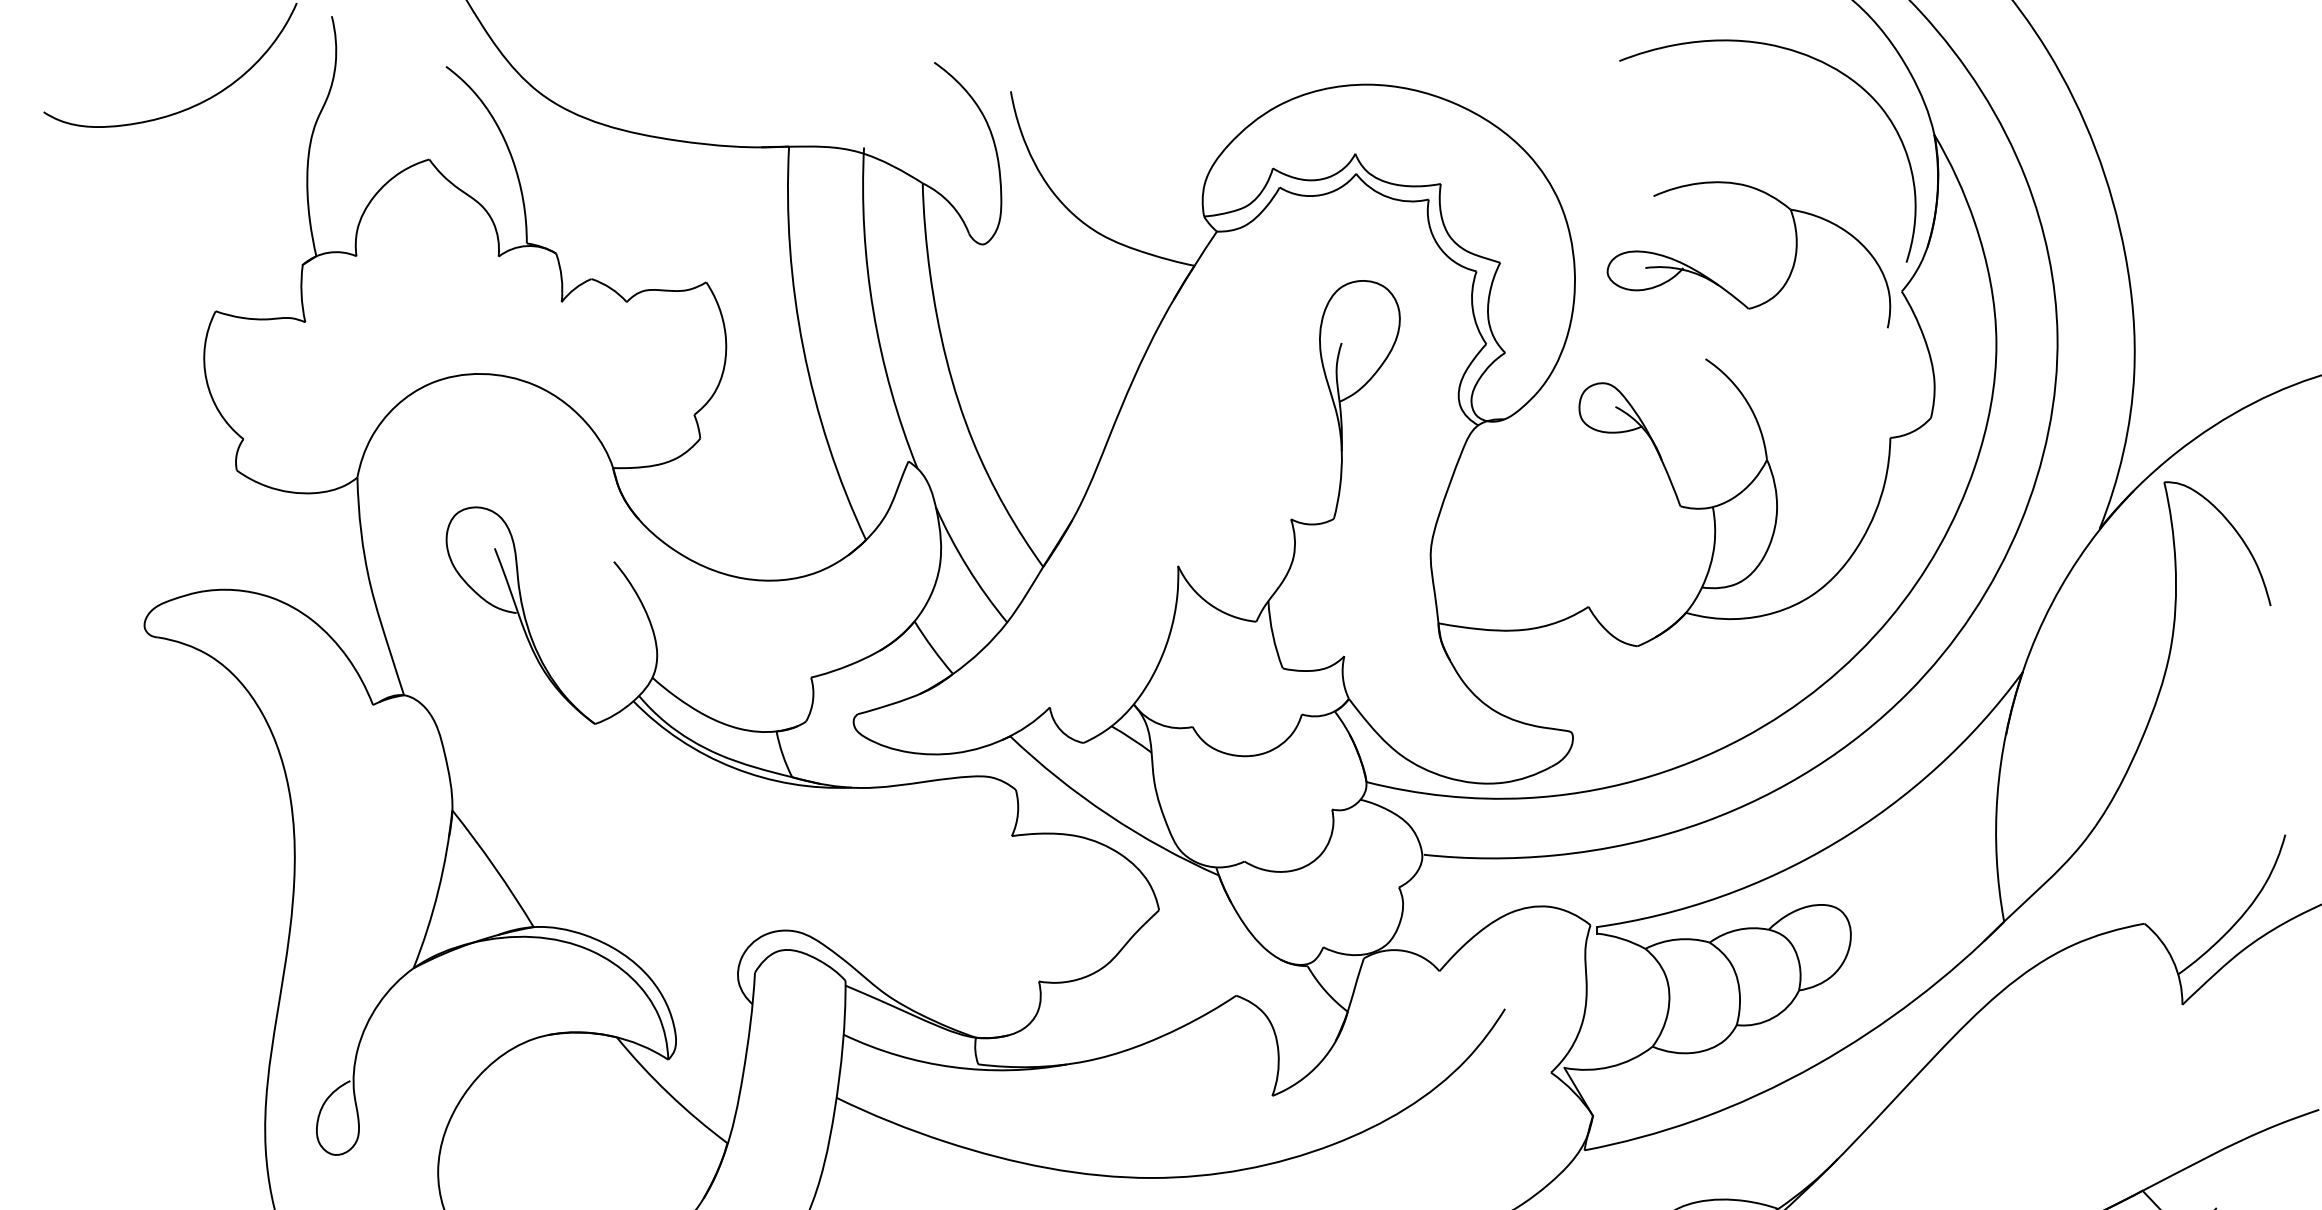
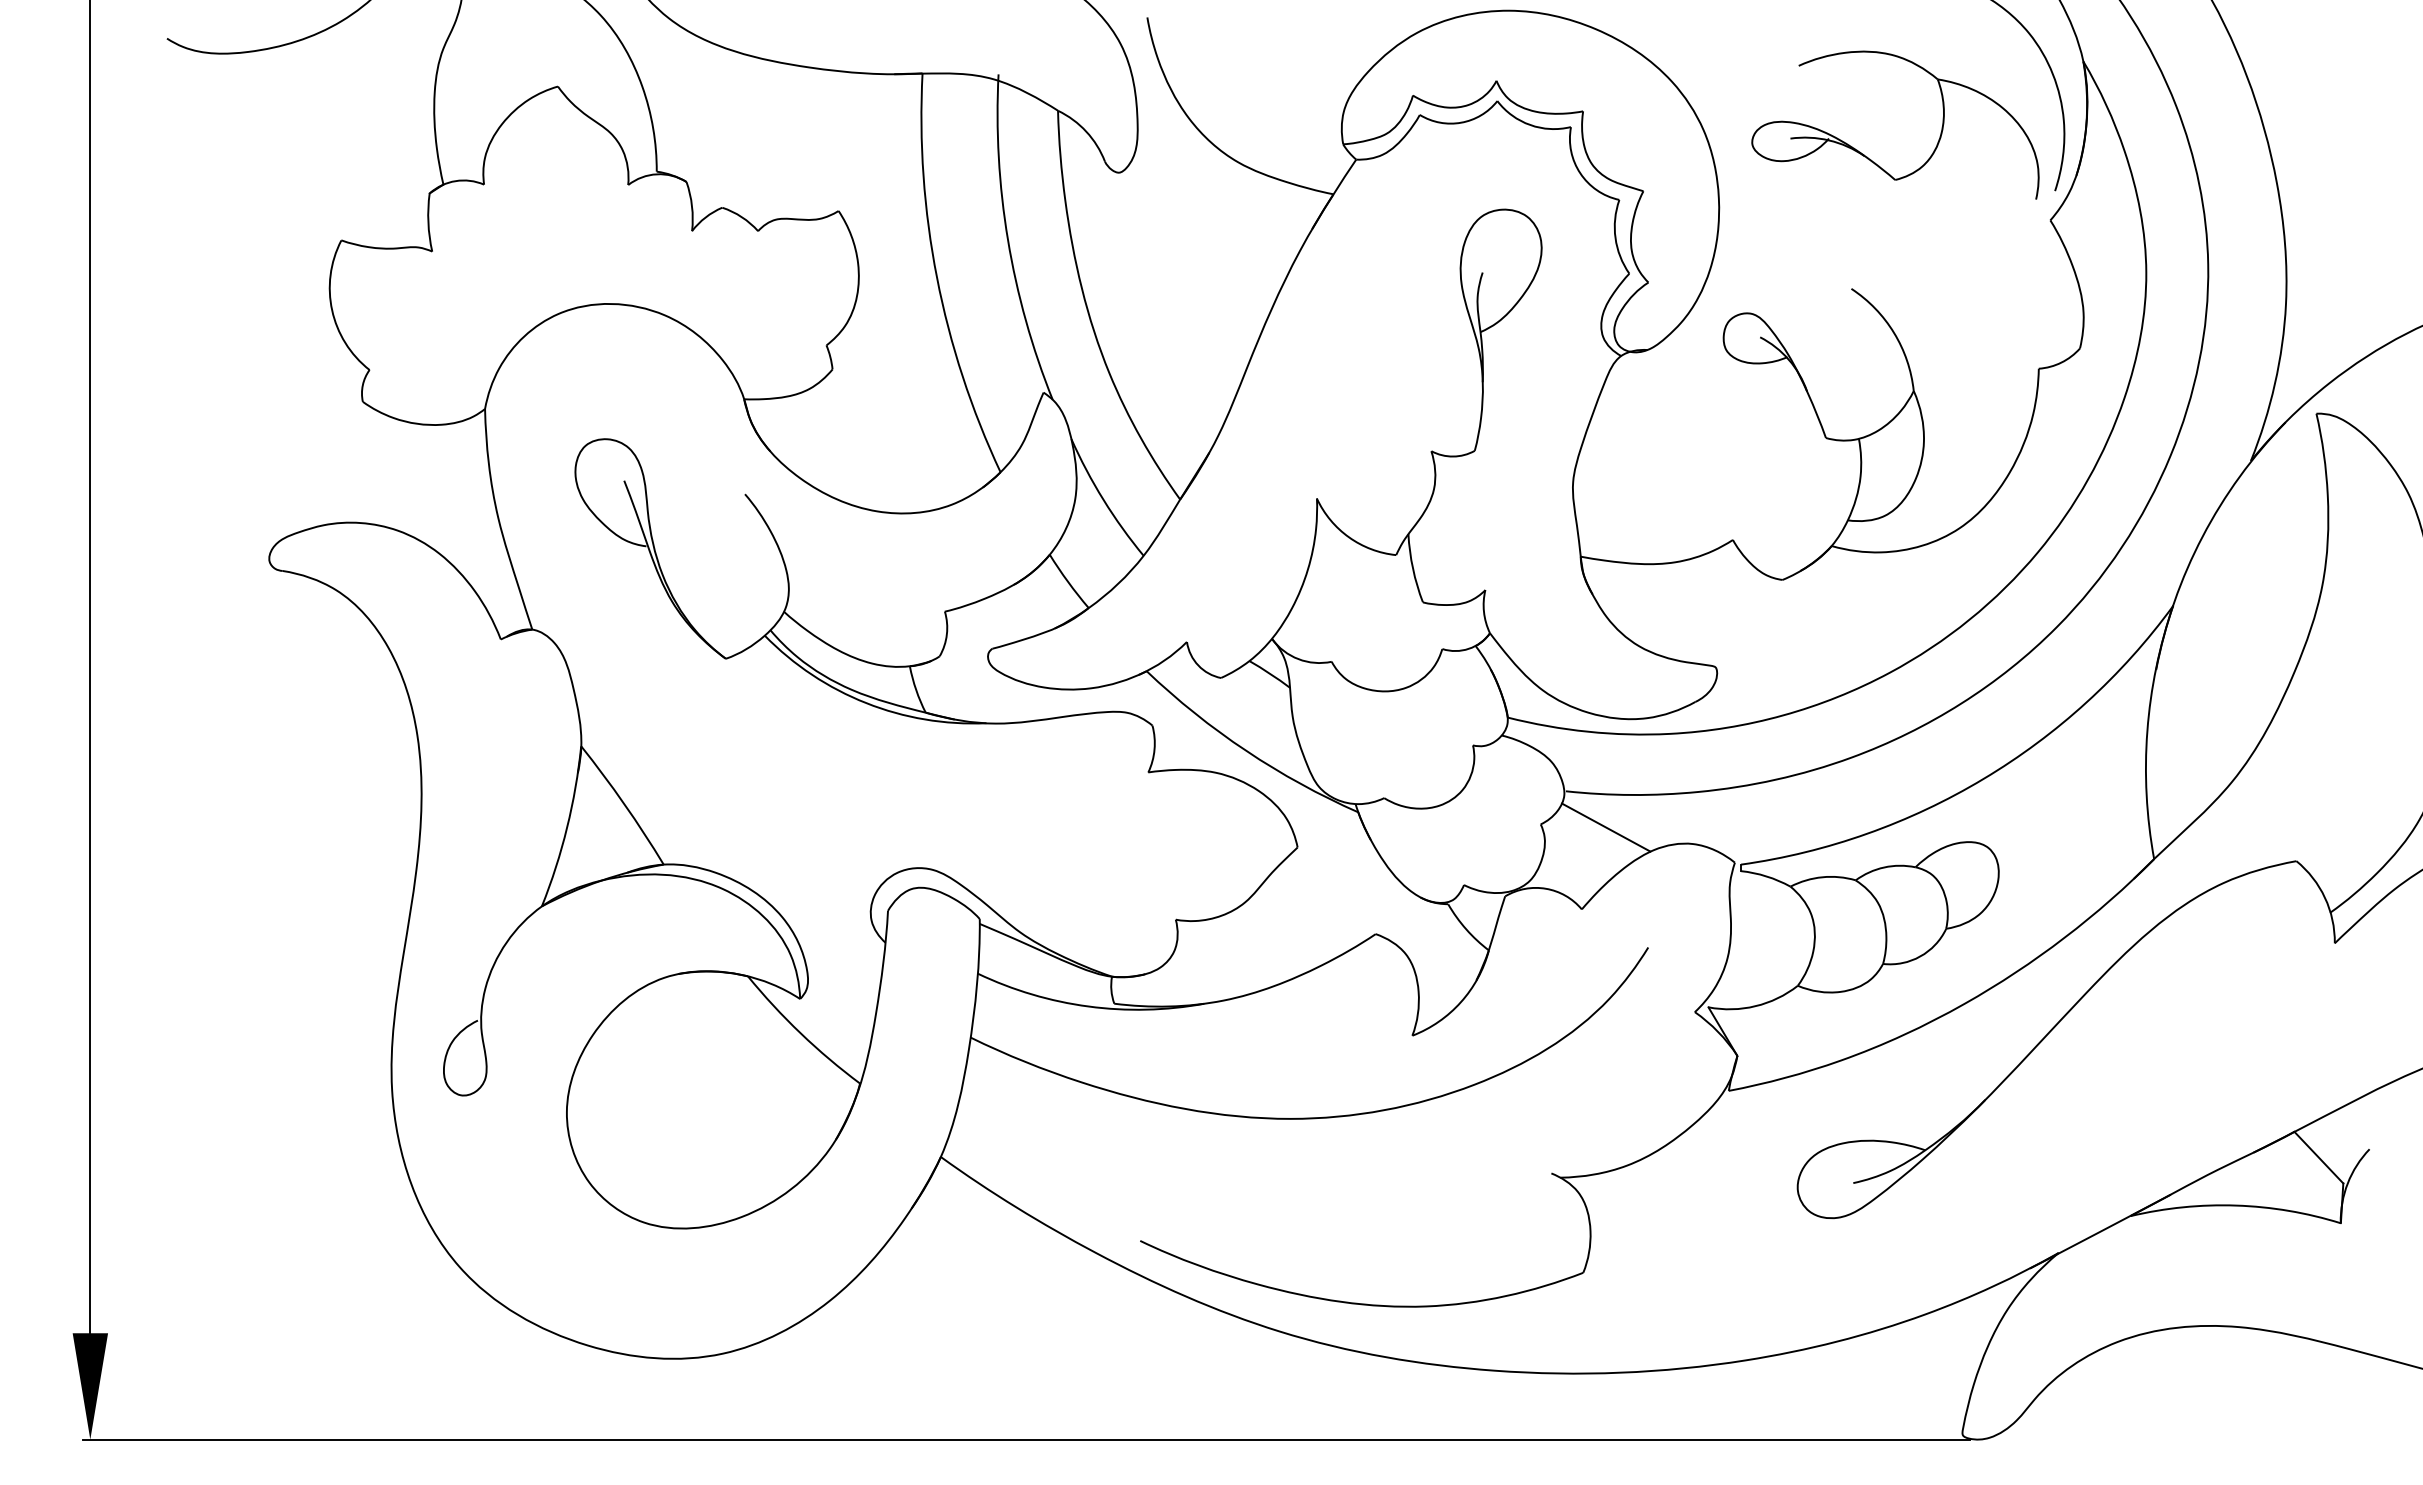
part: (1725, 288) -> (1871, 159), moved
line: (1463, 890) -> (1606, 827), added

